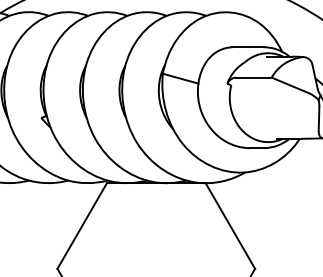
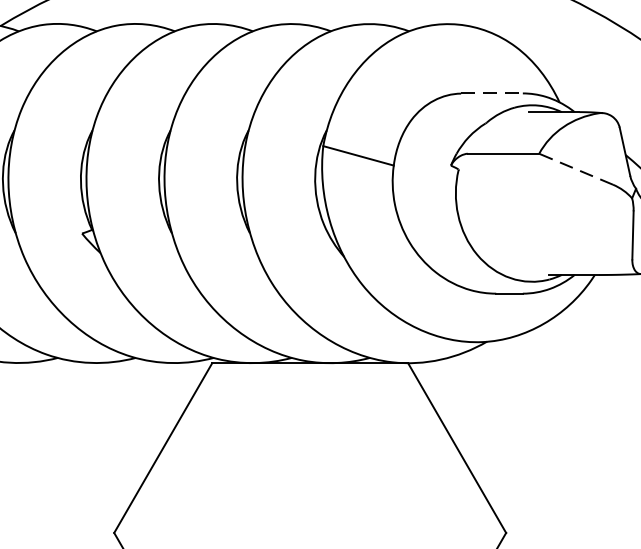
line: (247, 47) -> (491, 94), solid -> dashed
line: (289, 85) -> (574, 169), solid -> dashed

